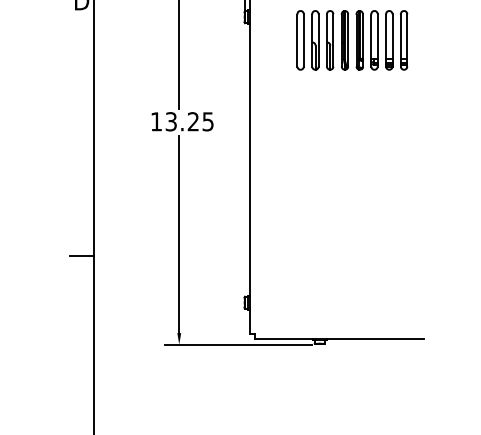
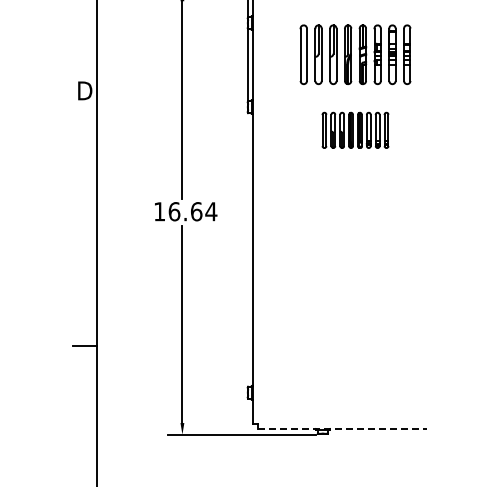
part: (352, 40) -> (355, 130), size x0.6
text: (189, 121) -> (192, 211), 13.25 -> 16.64
line: (339, 338) -> (342, 428), solid -> dashed

